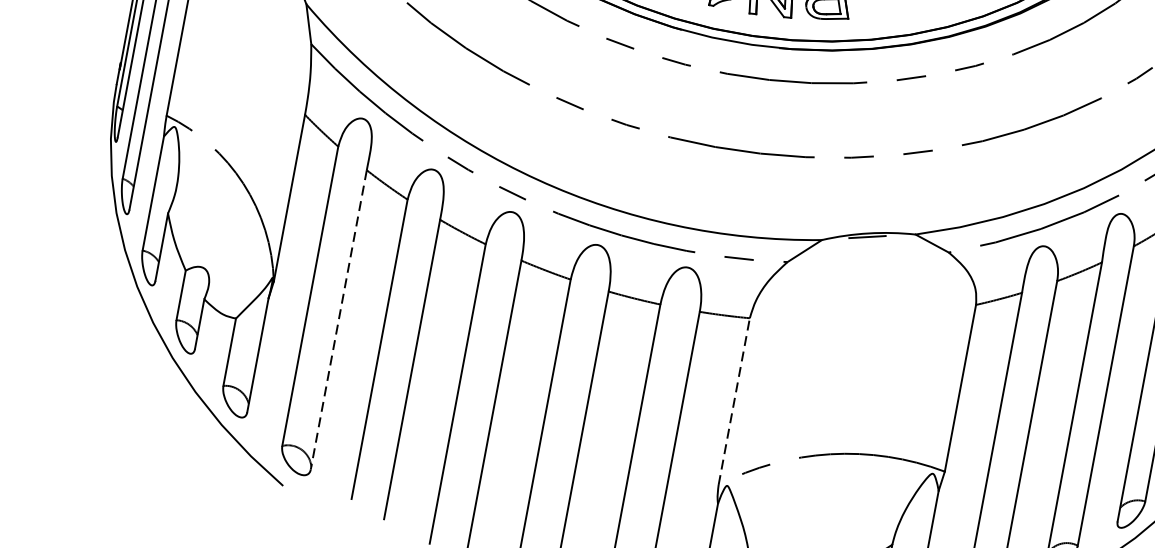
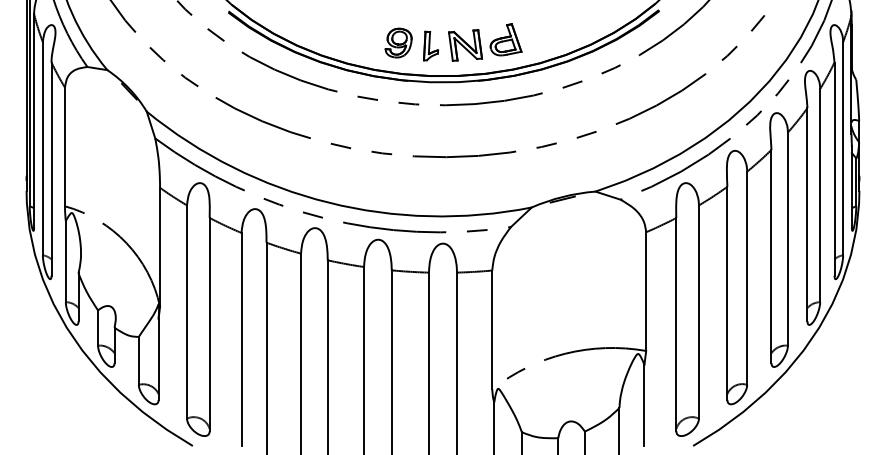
line: (338, 319) -> (209, 324), dashed -> solid
line: (734, 401) -> (492, 329), dashed -> solid

